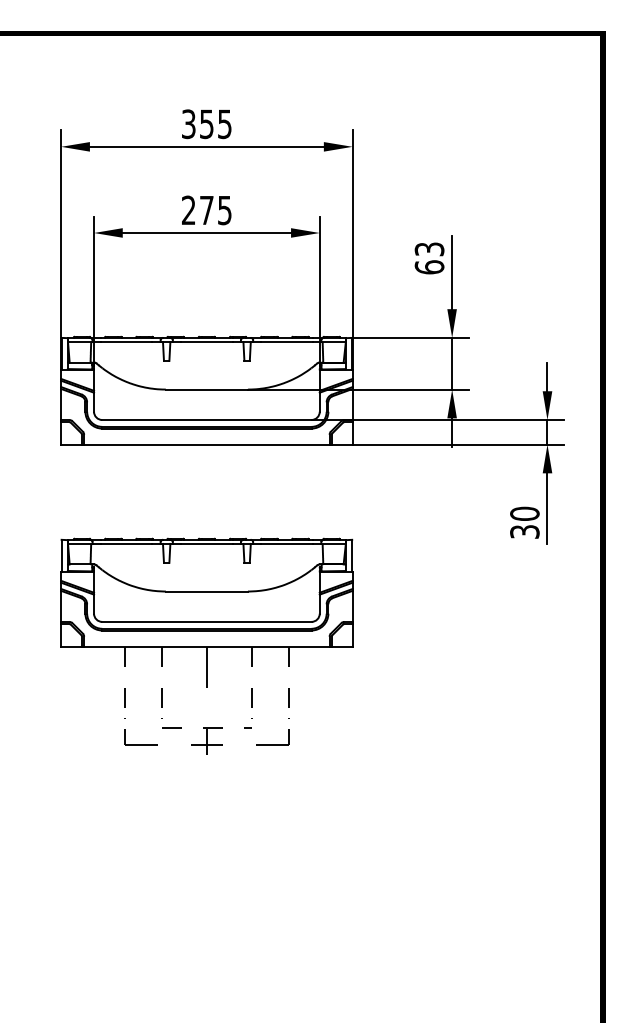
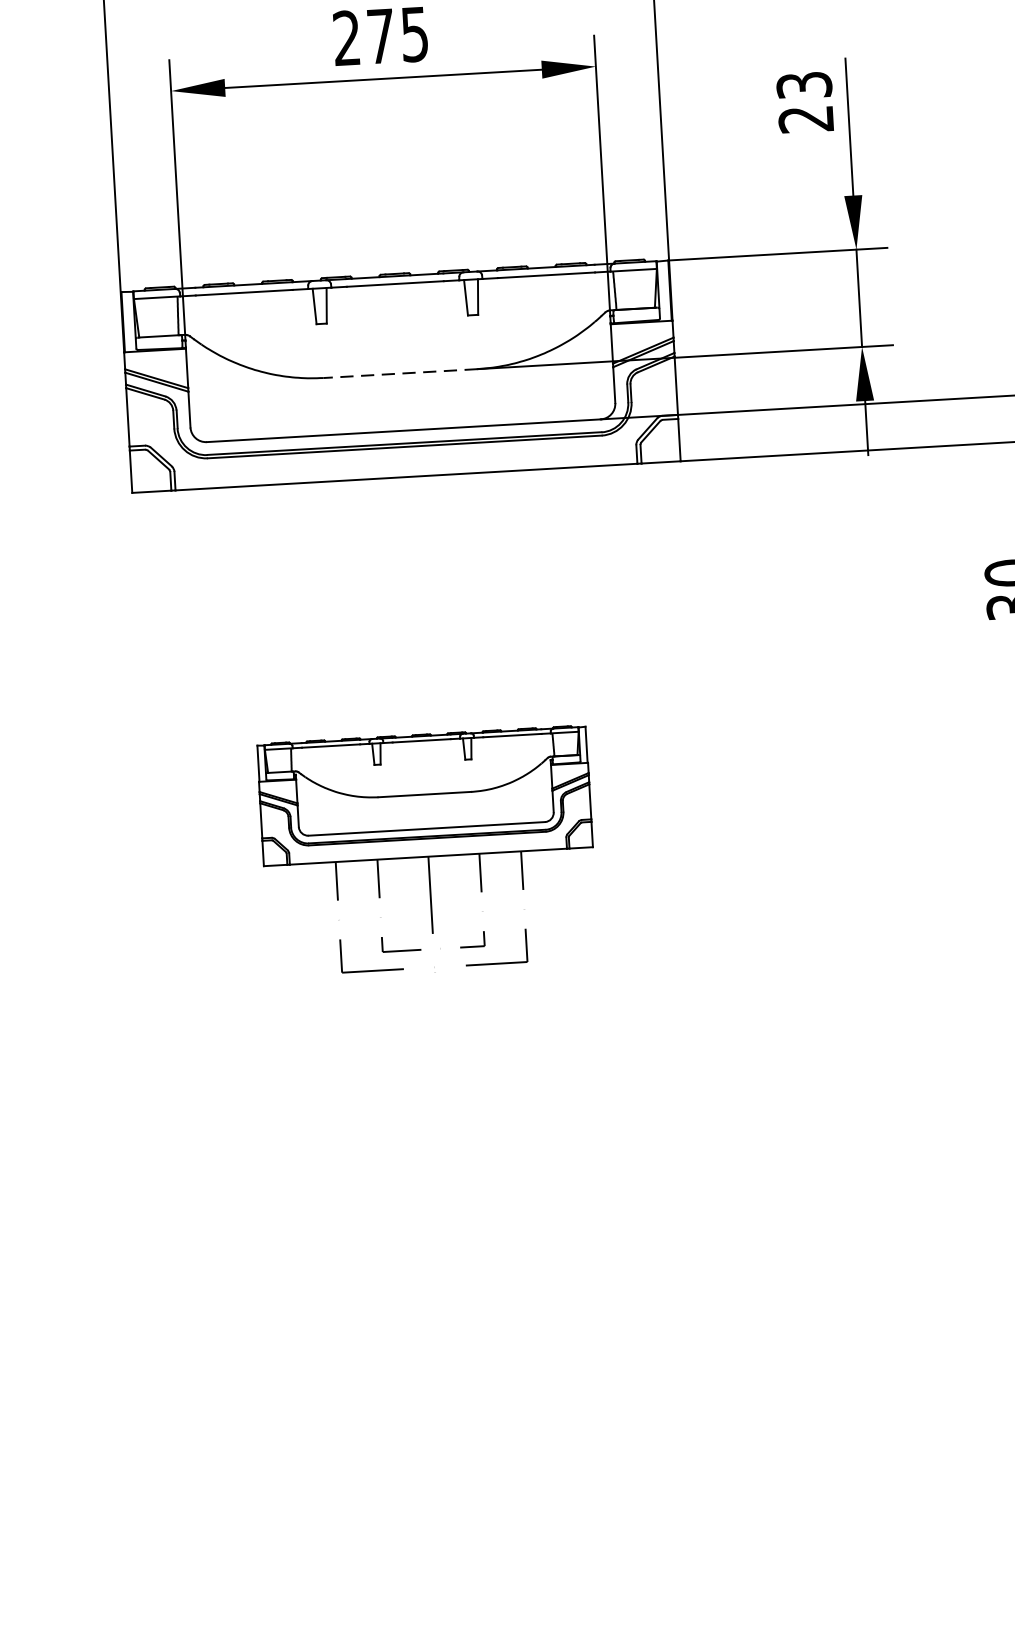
text: (429, 267) -> (806, 119), 63 -> 23
line: (206, 389) -> (399, 373), solid -> dashed
part: (206, 645) -> (427, 855), size x0.6

